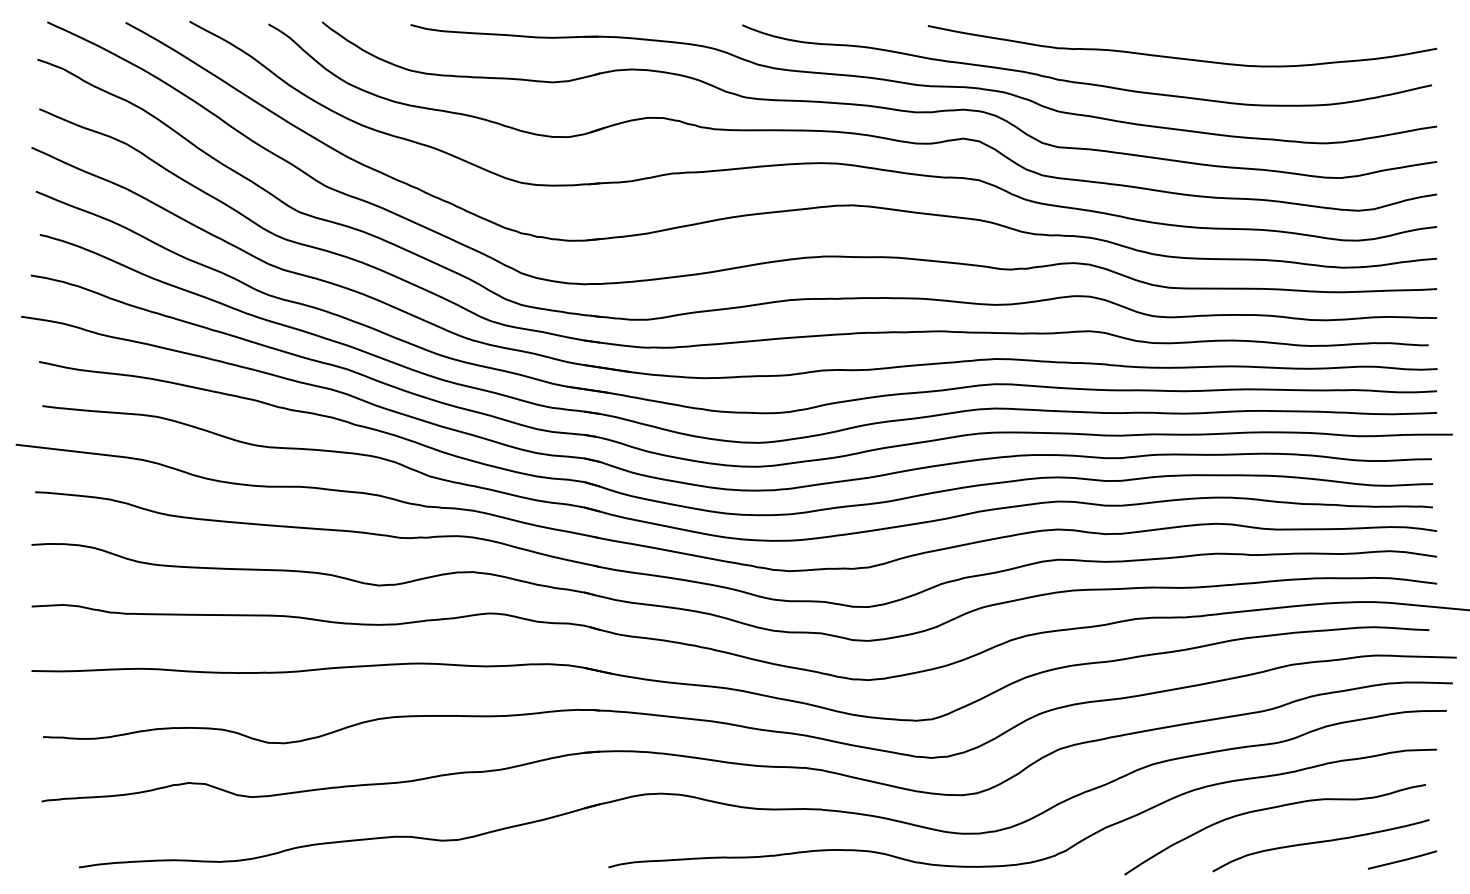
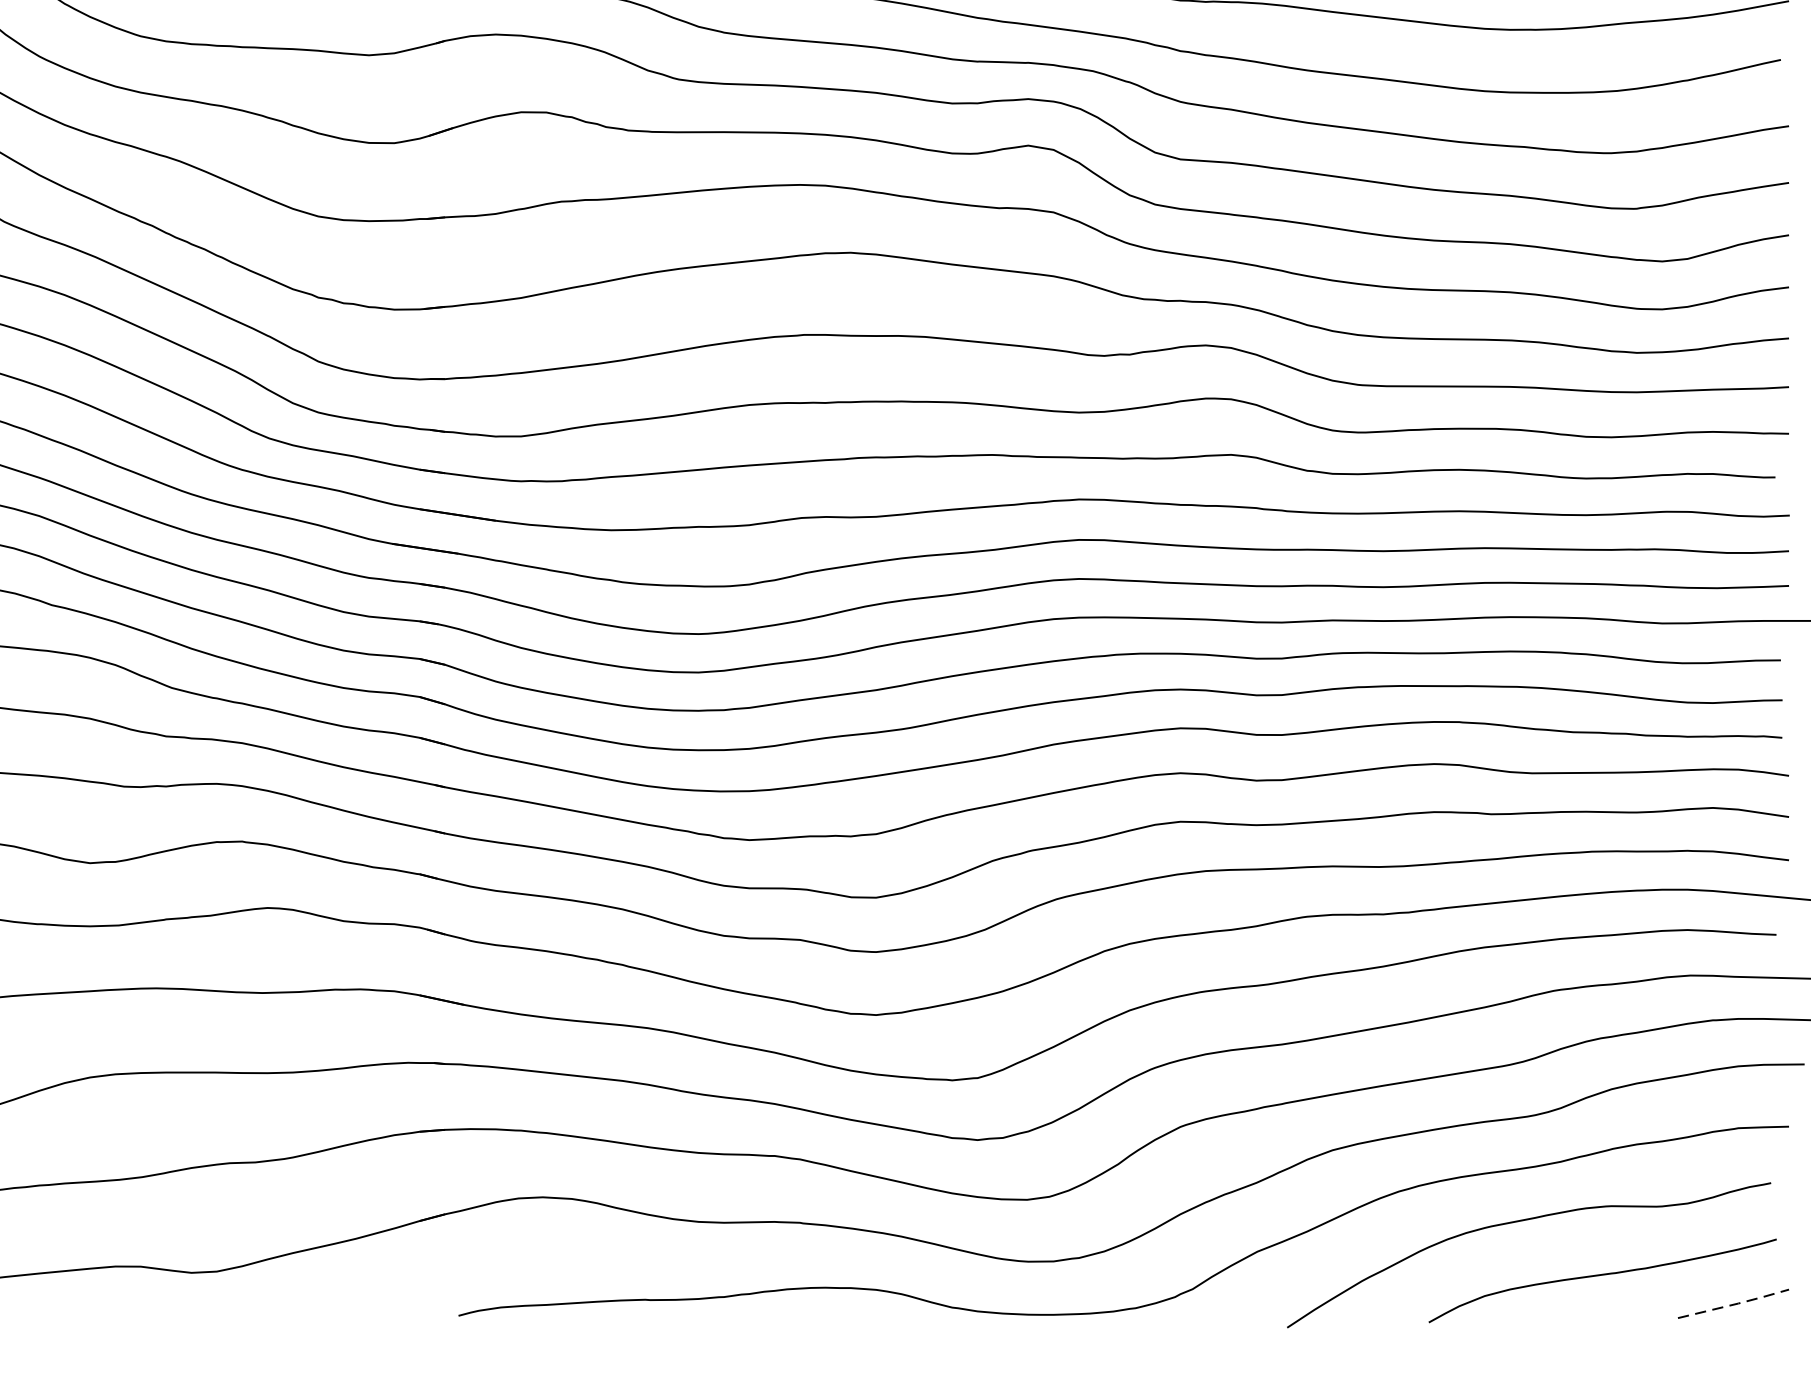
line: (1404, 860) -> (1736, 1304), solid -> dashed

